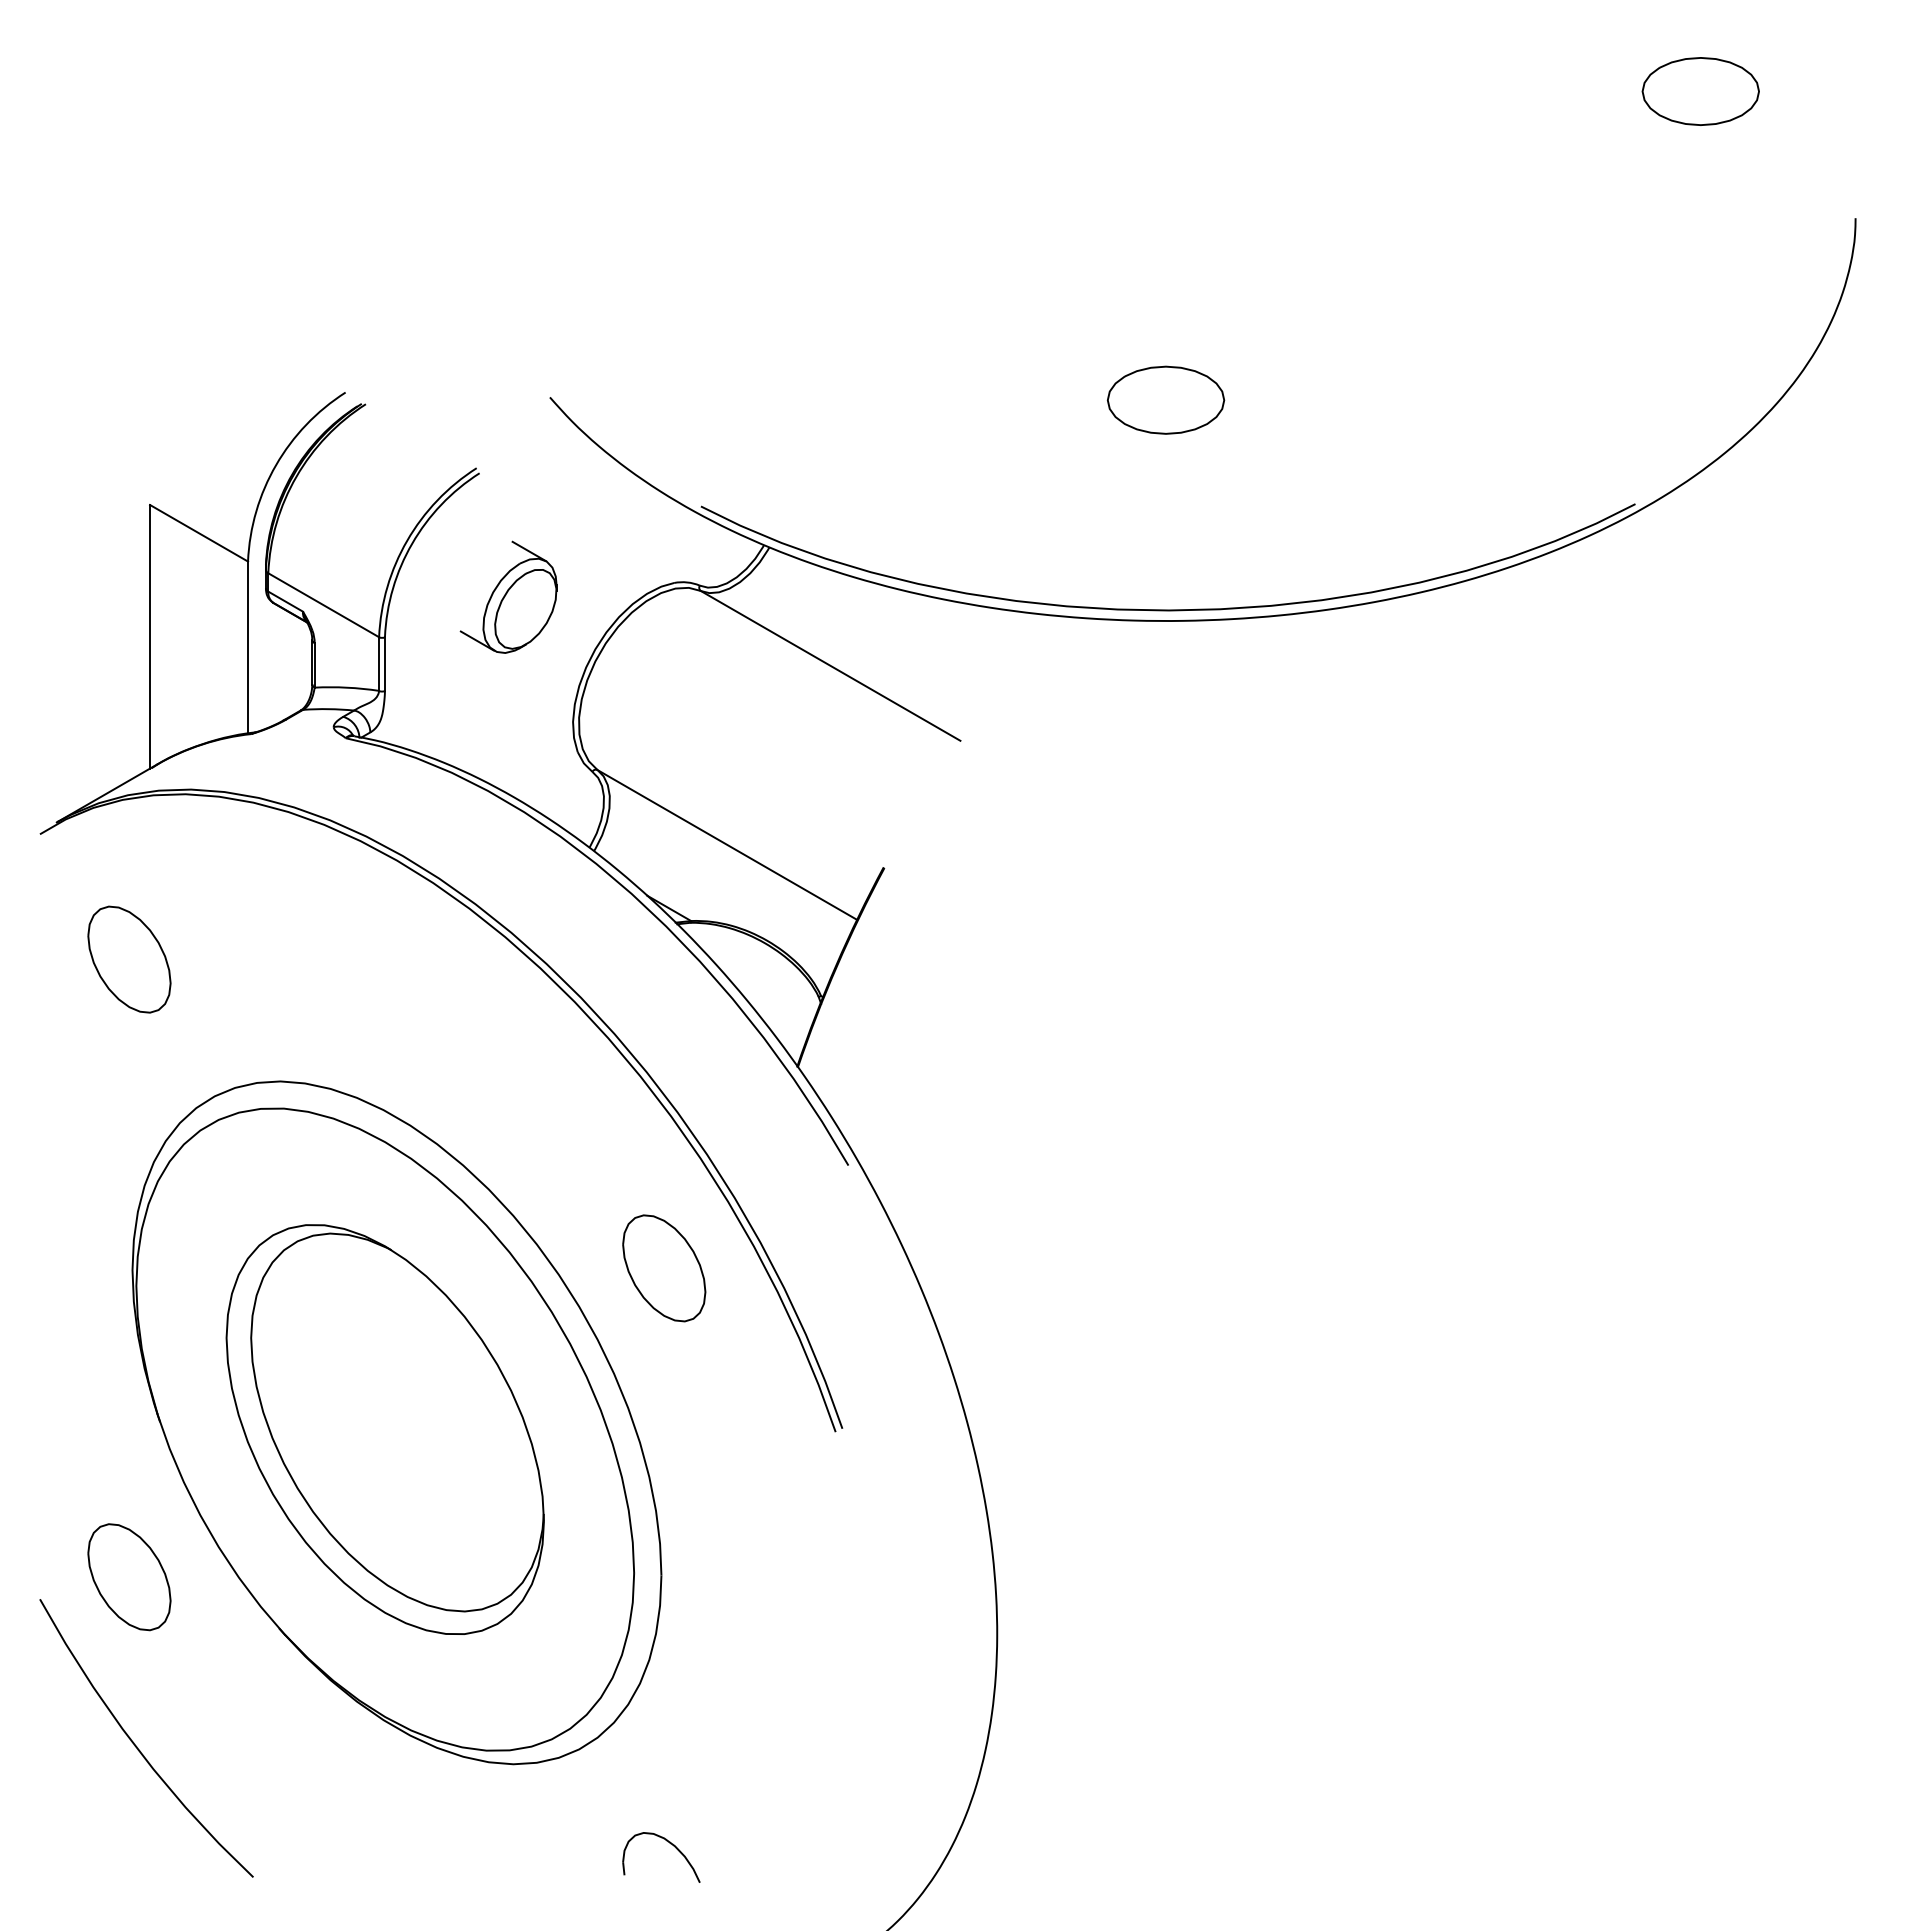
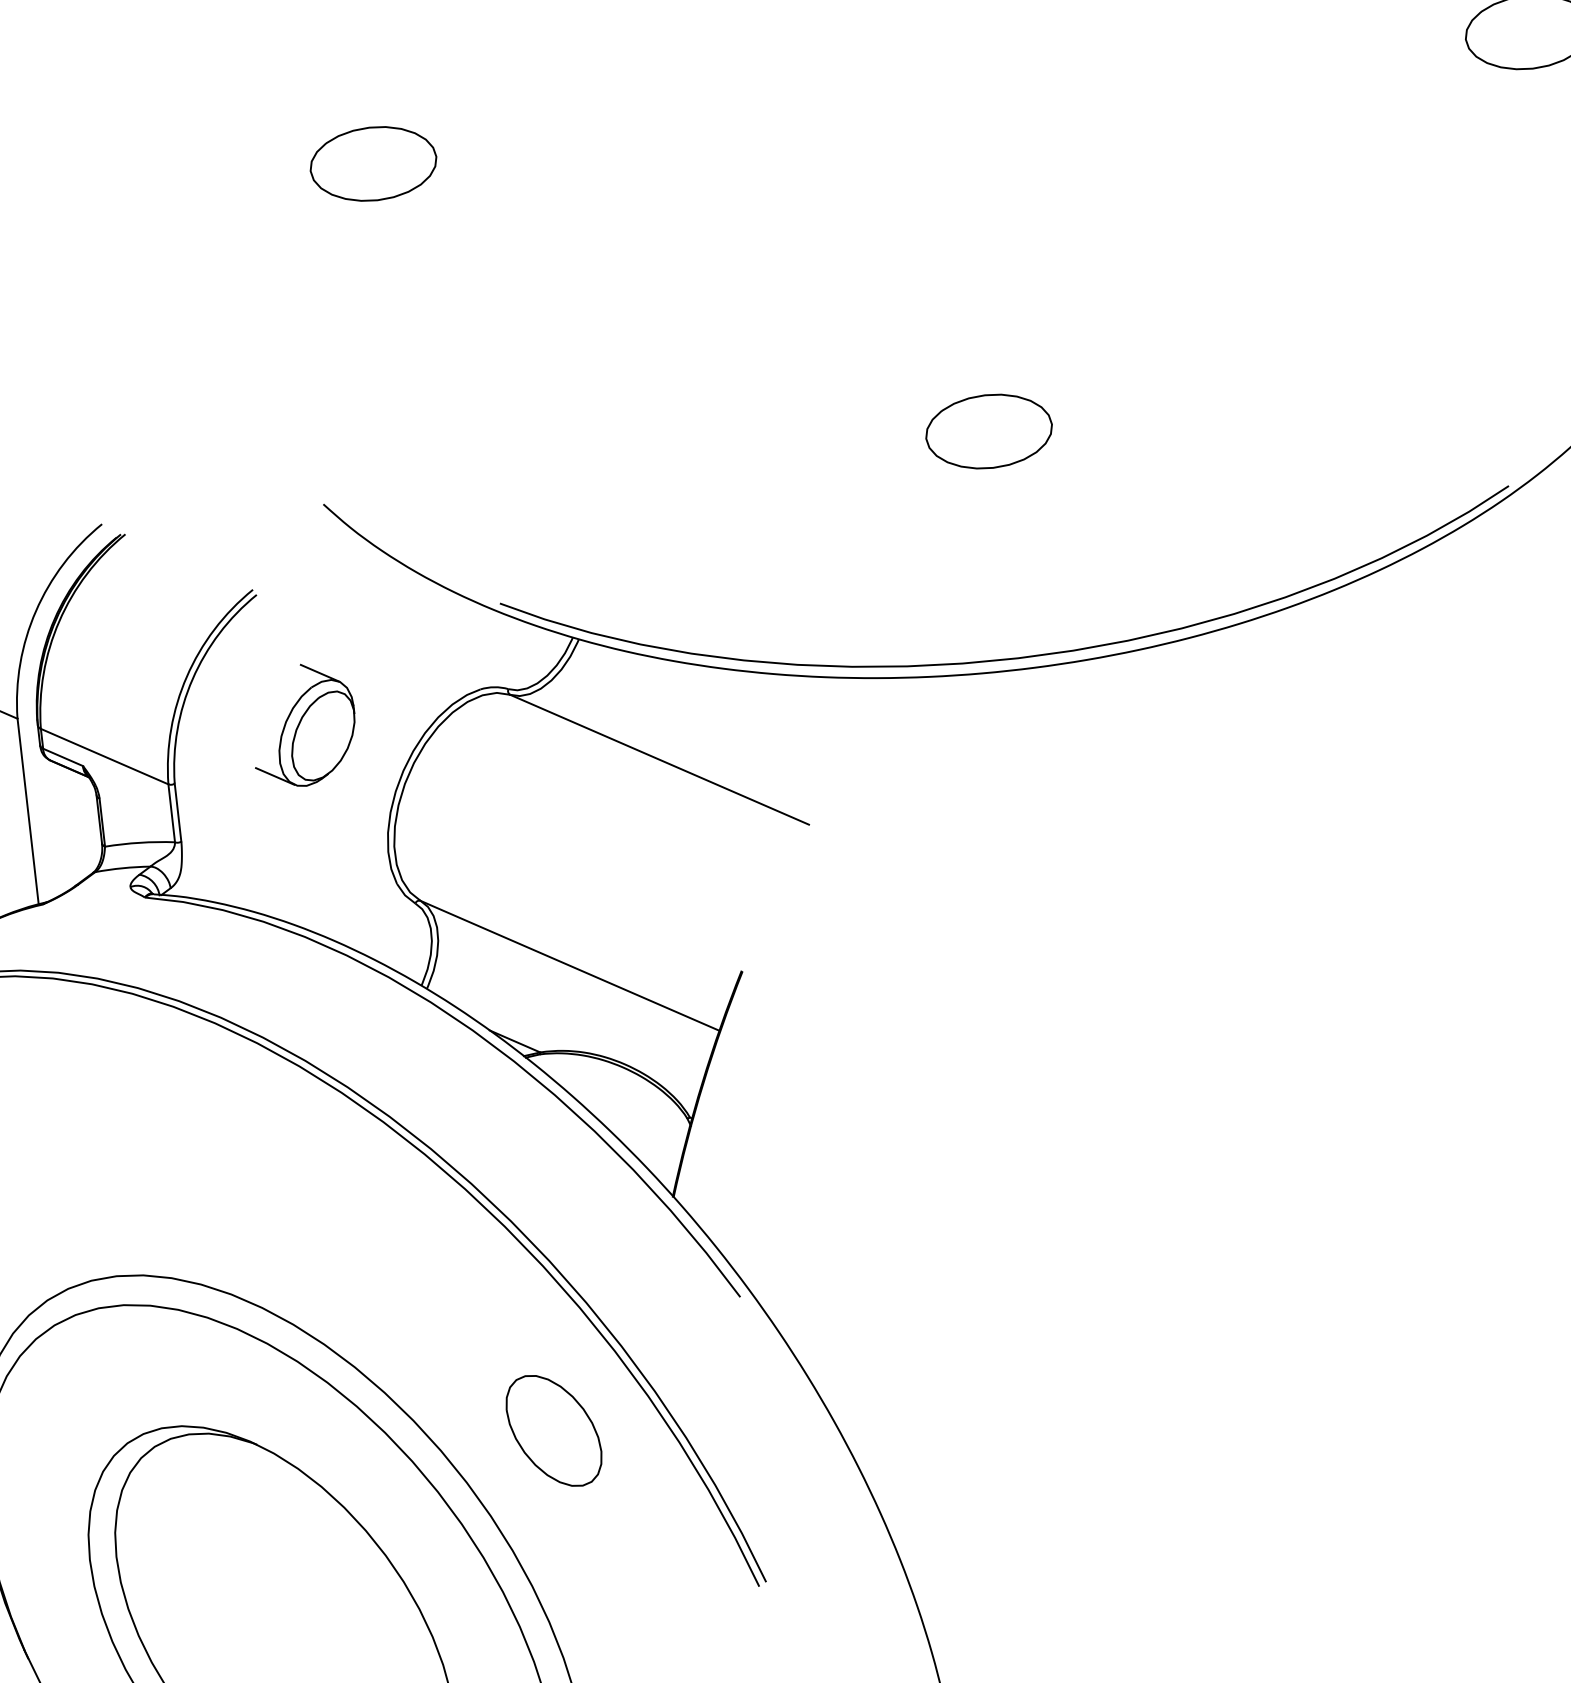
part: (631, 91) -> (373, 163), added

